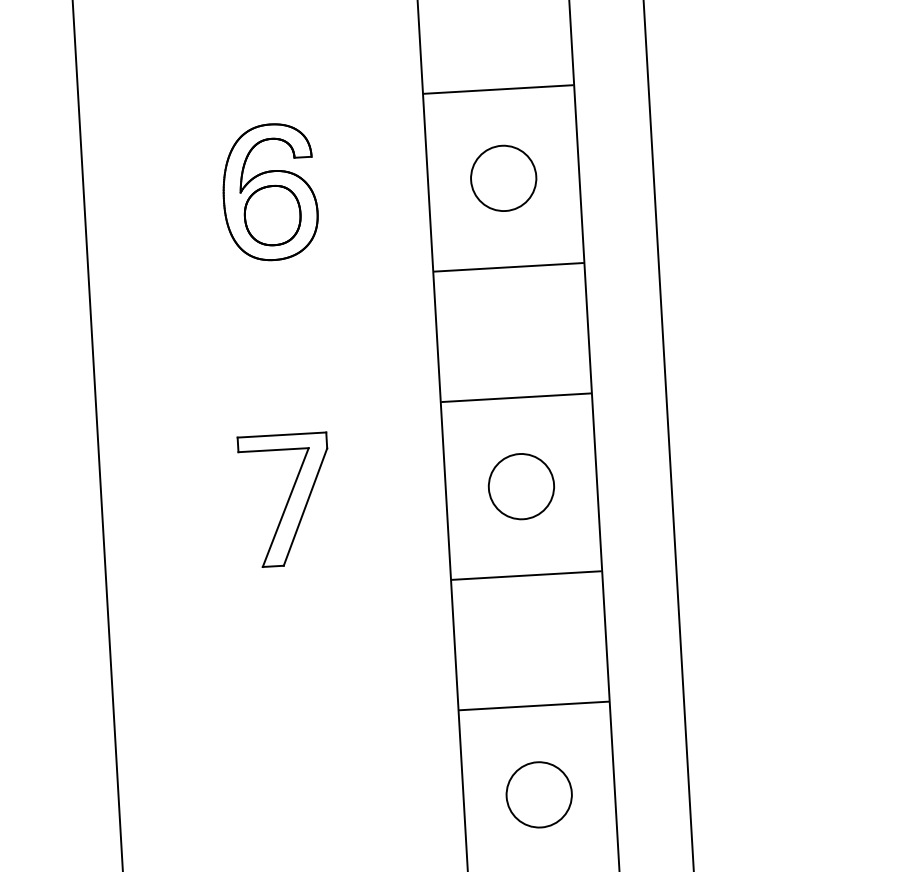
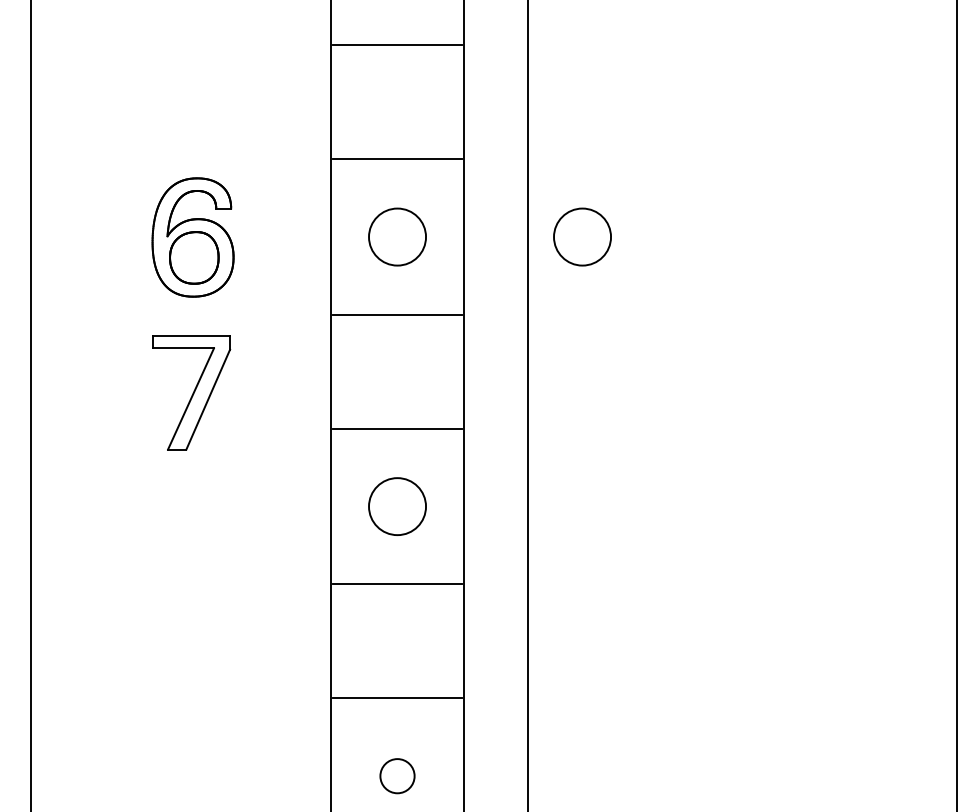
circle: (715, 165) -> (582, 236), added
part: (285, 500) -> (191, 392), moved
circle: (539, 794) -> (397, 775), size x0.6

